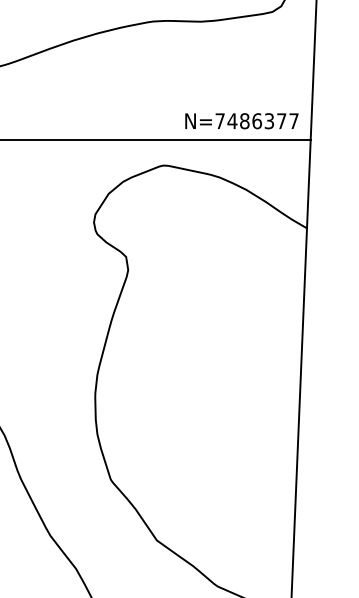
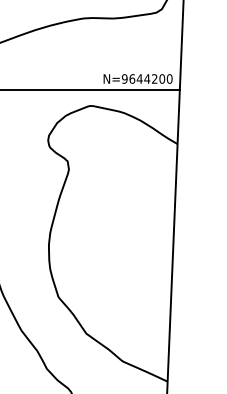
text: (257, 120) -> (147, 78), N=7486377 -> N=9644200

